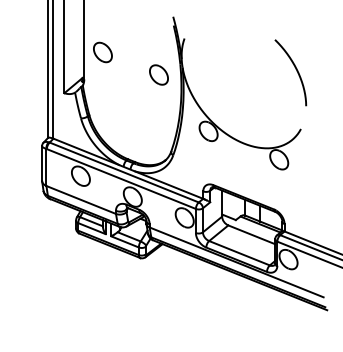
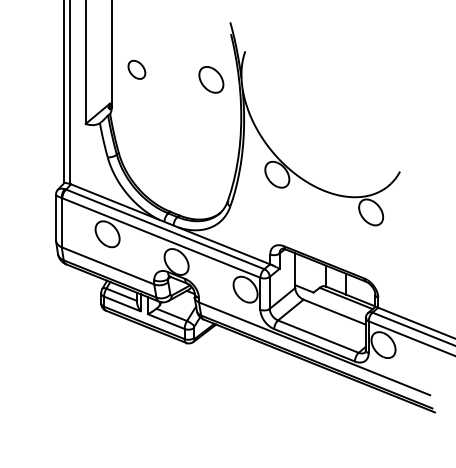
part: (102, 52) -> (136, 69), size x0.7
curve: (295, 69) -> (392, 92), removed
part: (158, 74) -> (210, 79), moved

